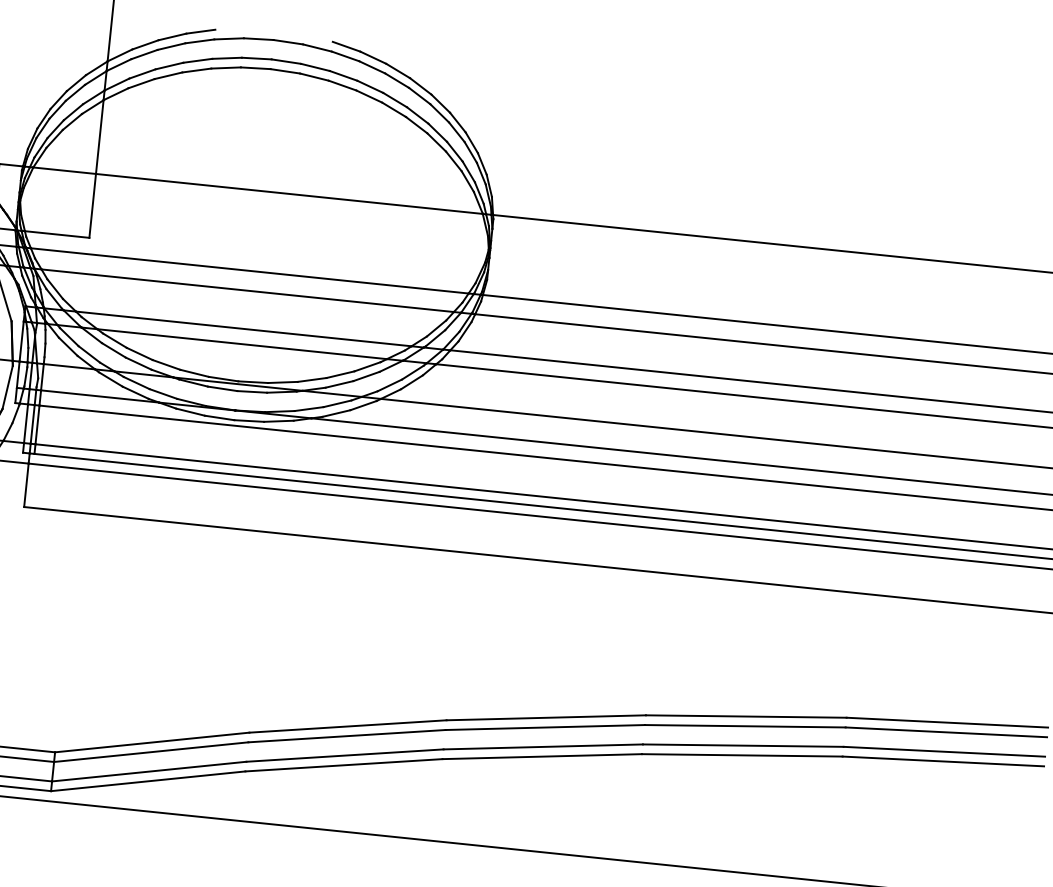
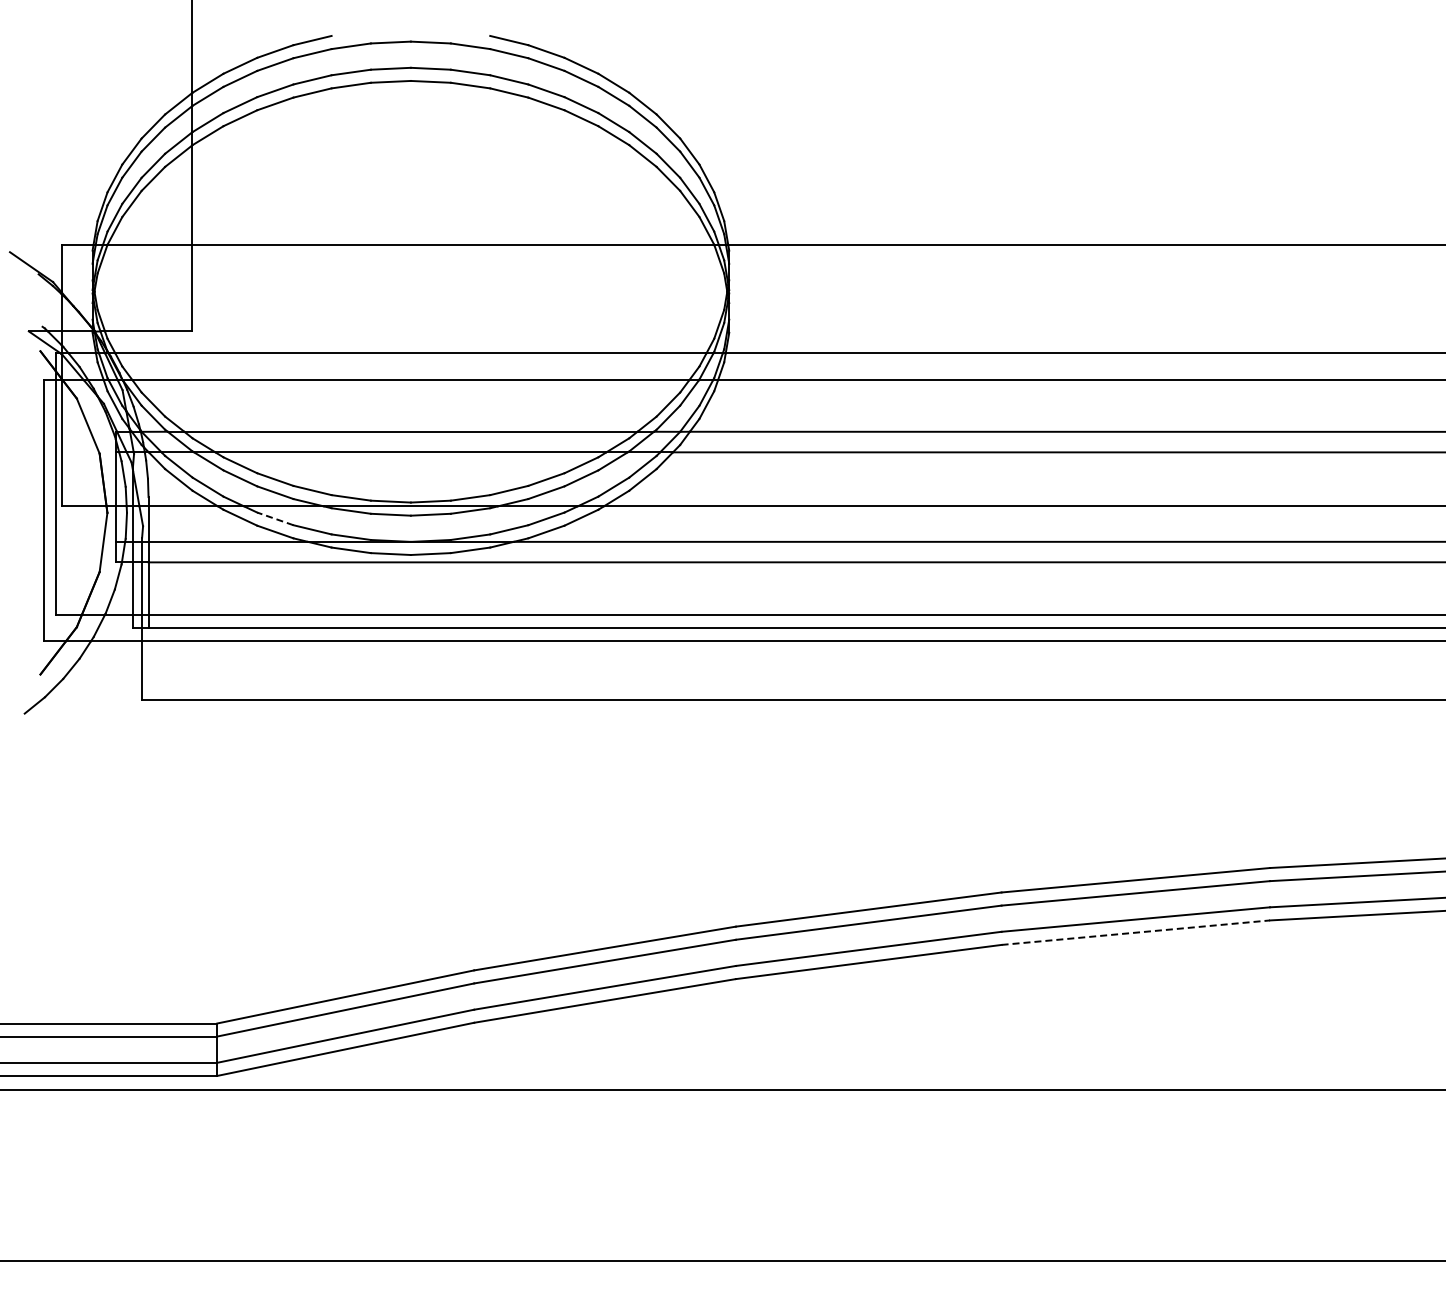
line: (136, 382) -> (274, 518), solid -> dashed
line: (742, 755) -> (1135, 932), solid -> dashed

